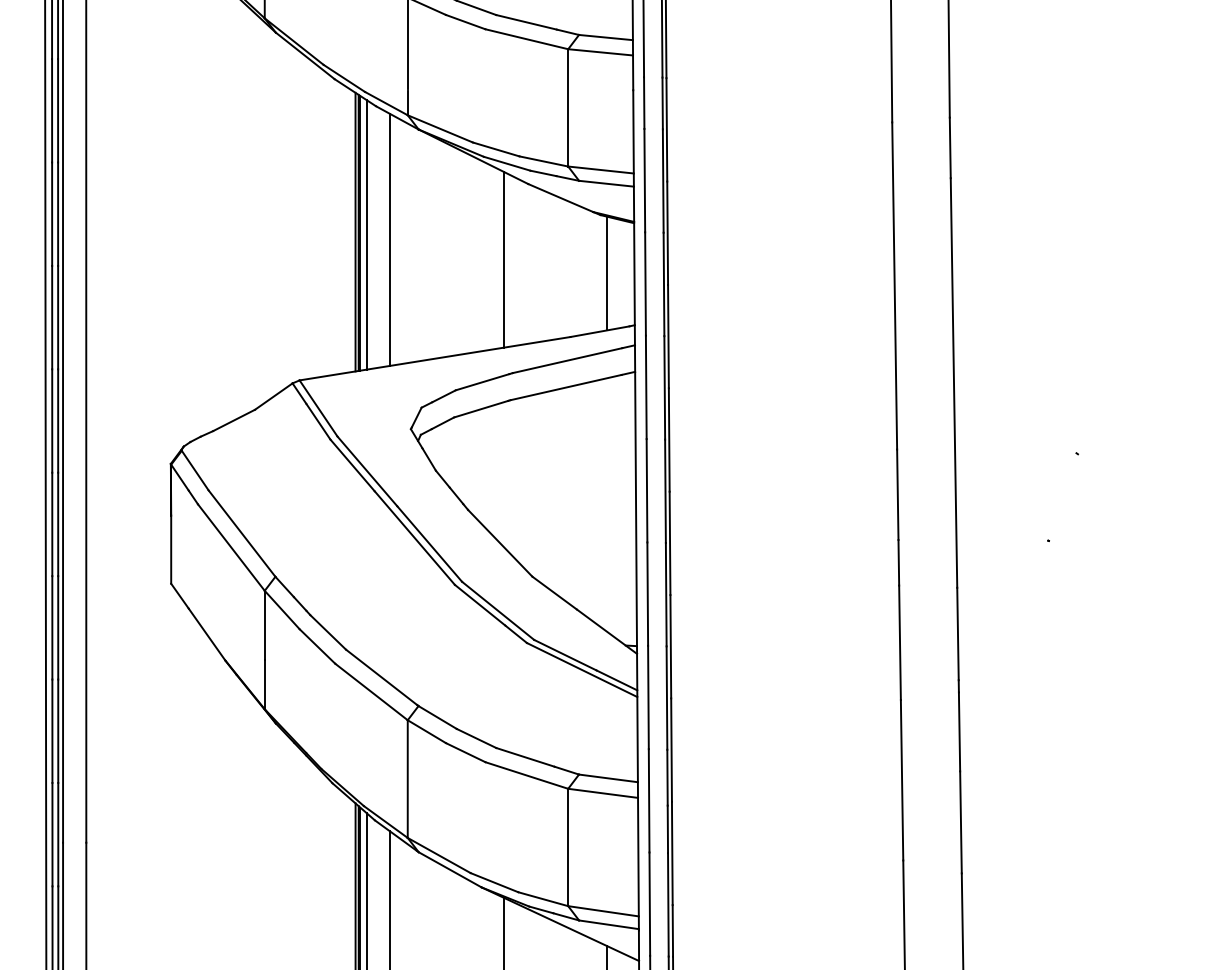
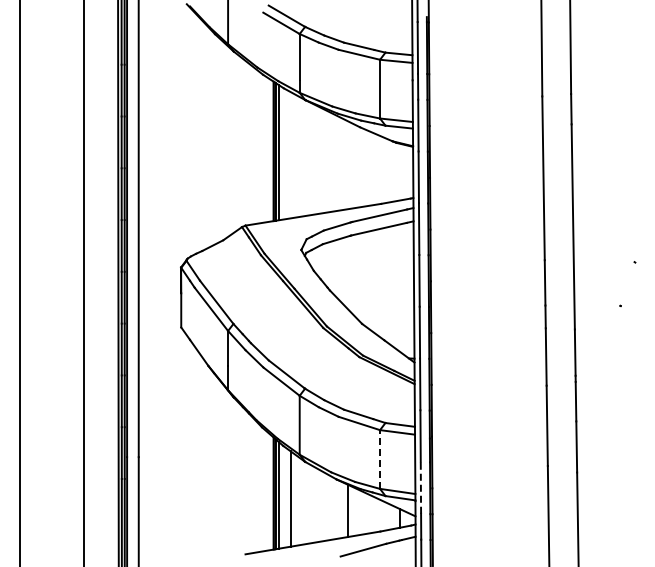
line: (389, 240) -> (290, 155), removed
line: (503, 260) -> (347, 165), removed
line: (607, 272) -> (399, 171), removed
line: (569, 847) -> (380, 459), solid -> dashed
line: (648, 903) -> (420, 487), solid -> dashed

